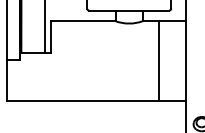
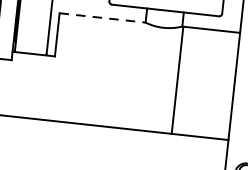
line: (83, 21) -> (102, 18), solid -> dashed
line: (158, 61) -> (177, 80), moved

